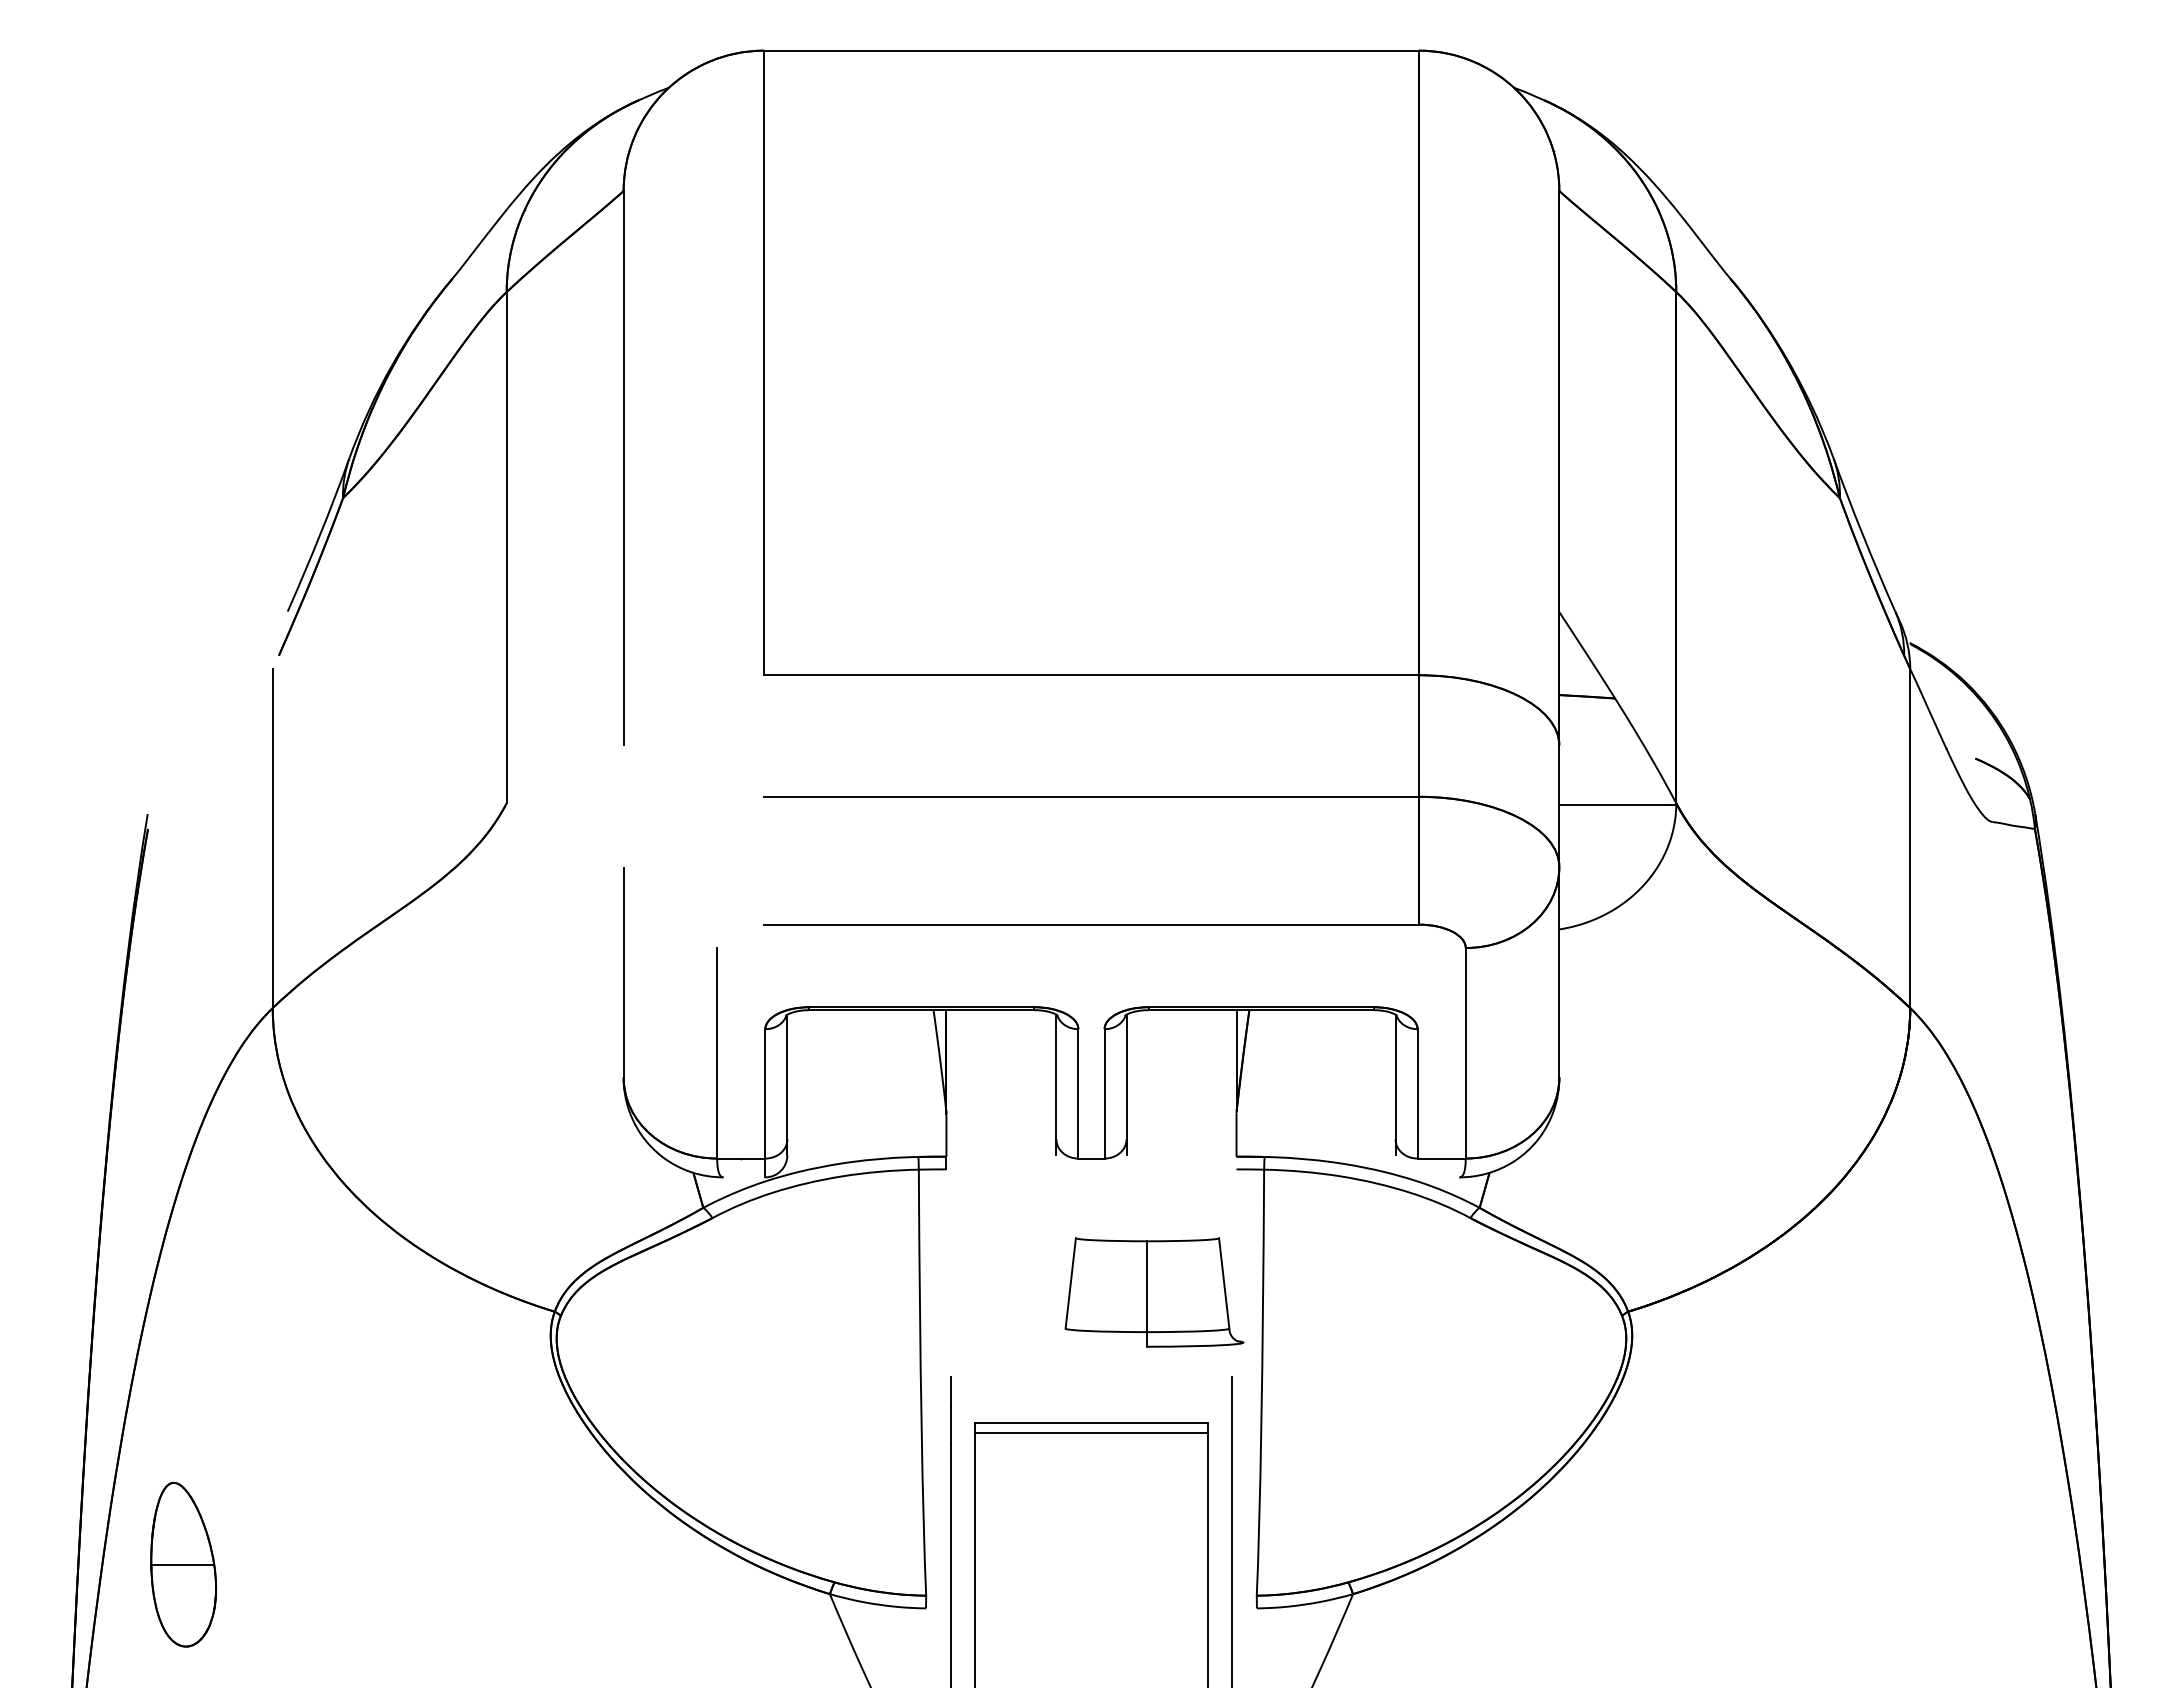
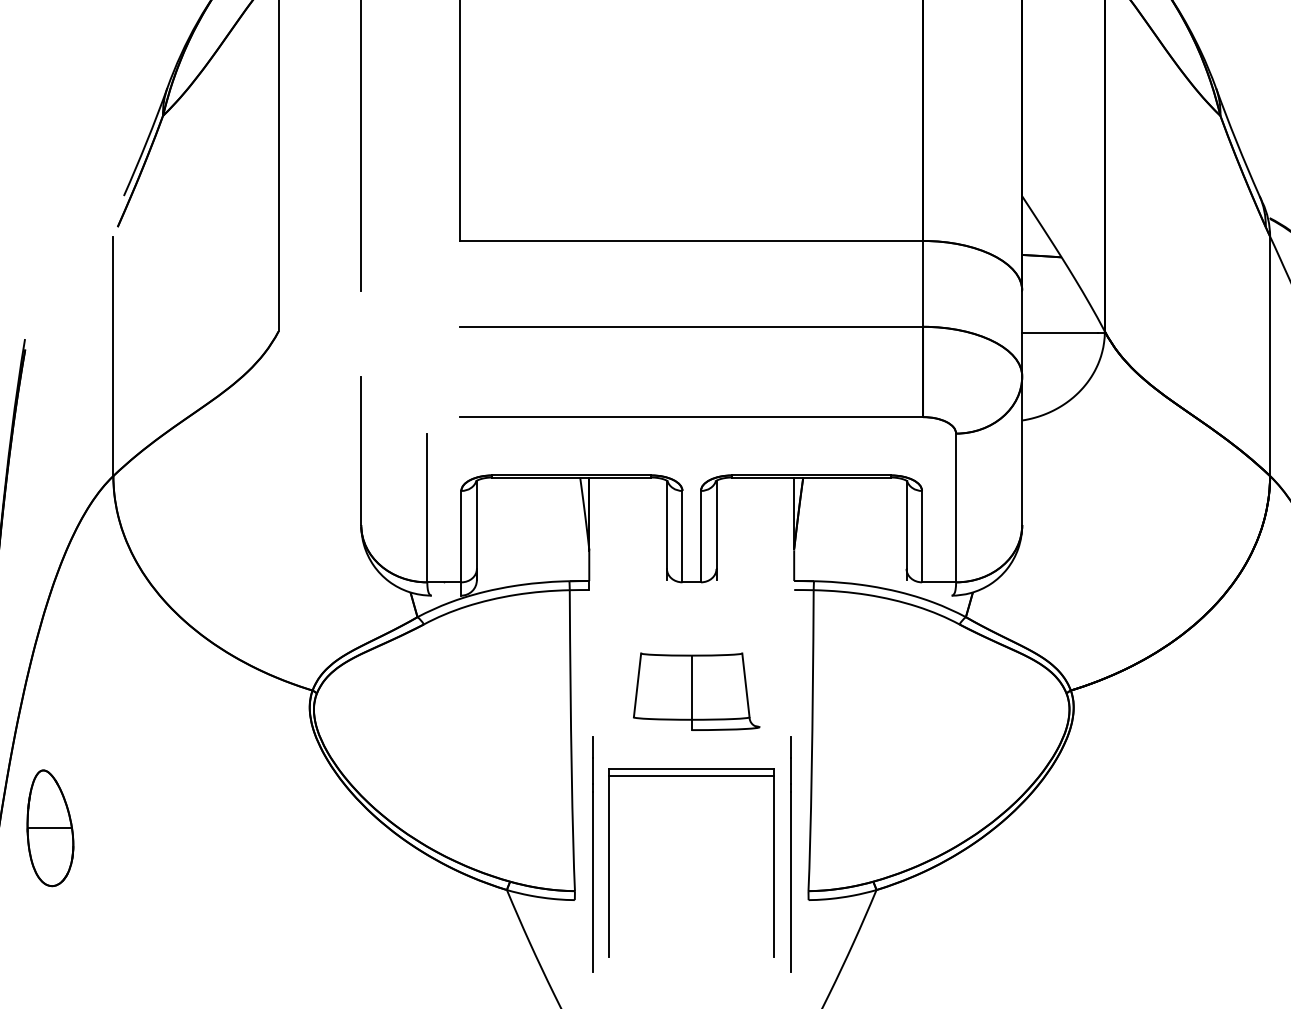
part: (1154, 1292) -> (696, 691), moved
part: (183, 1564) -> (50, 828), moved

